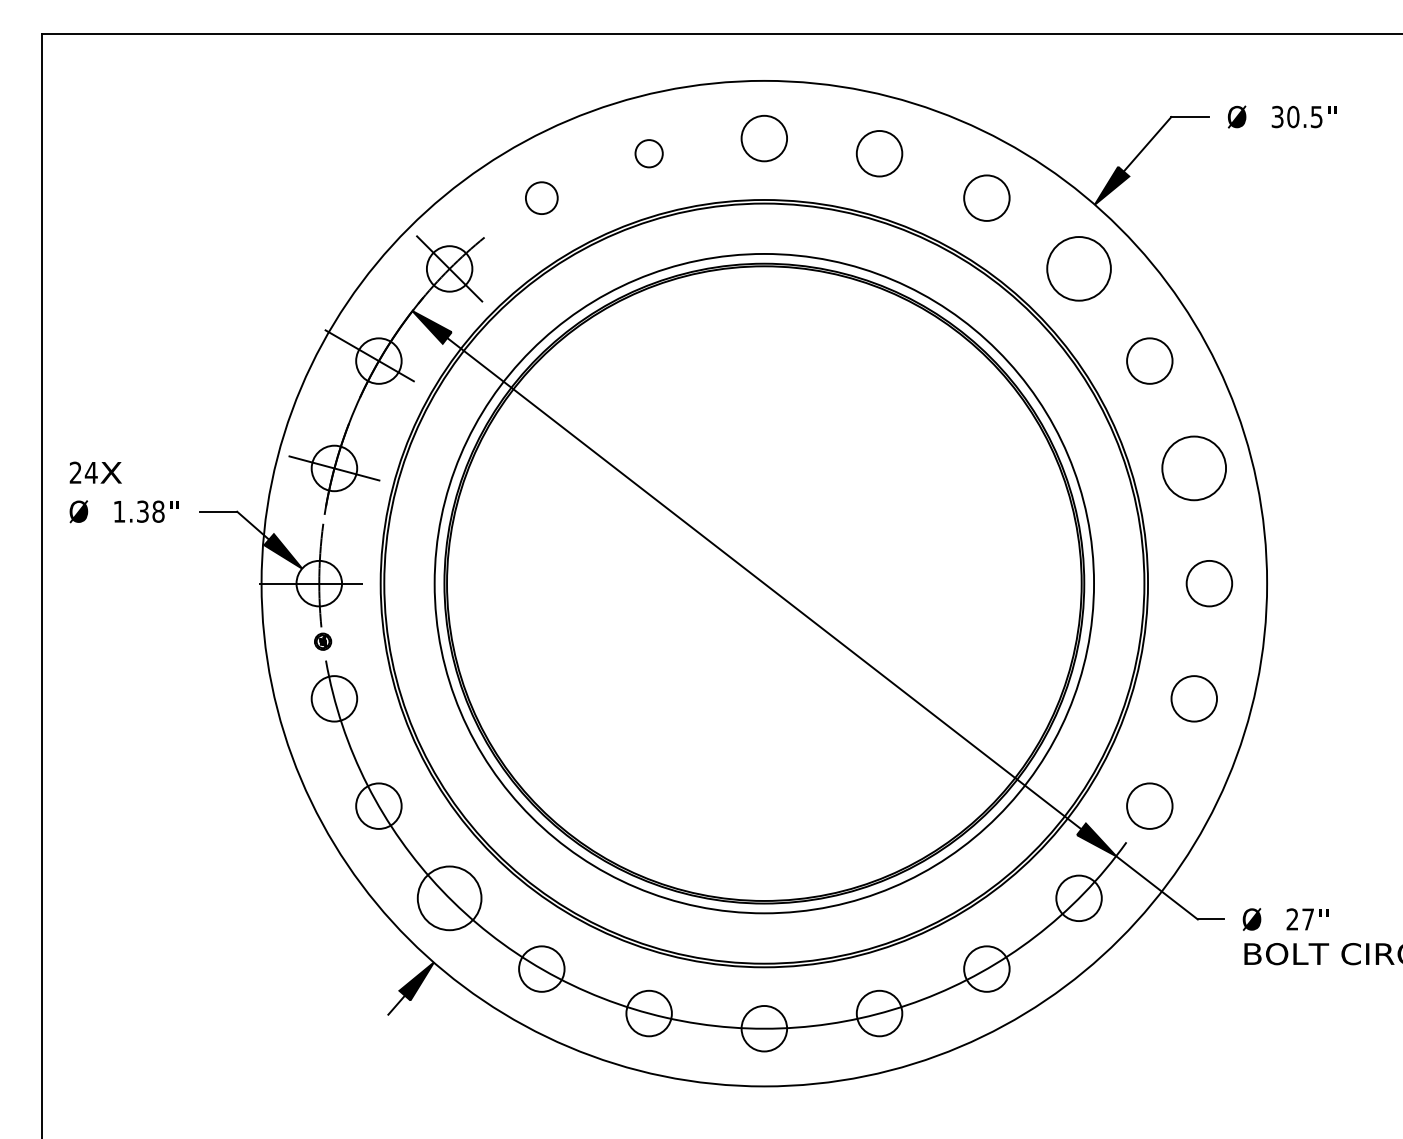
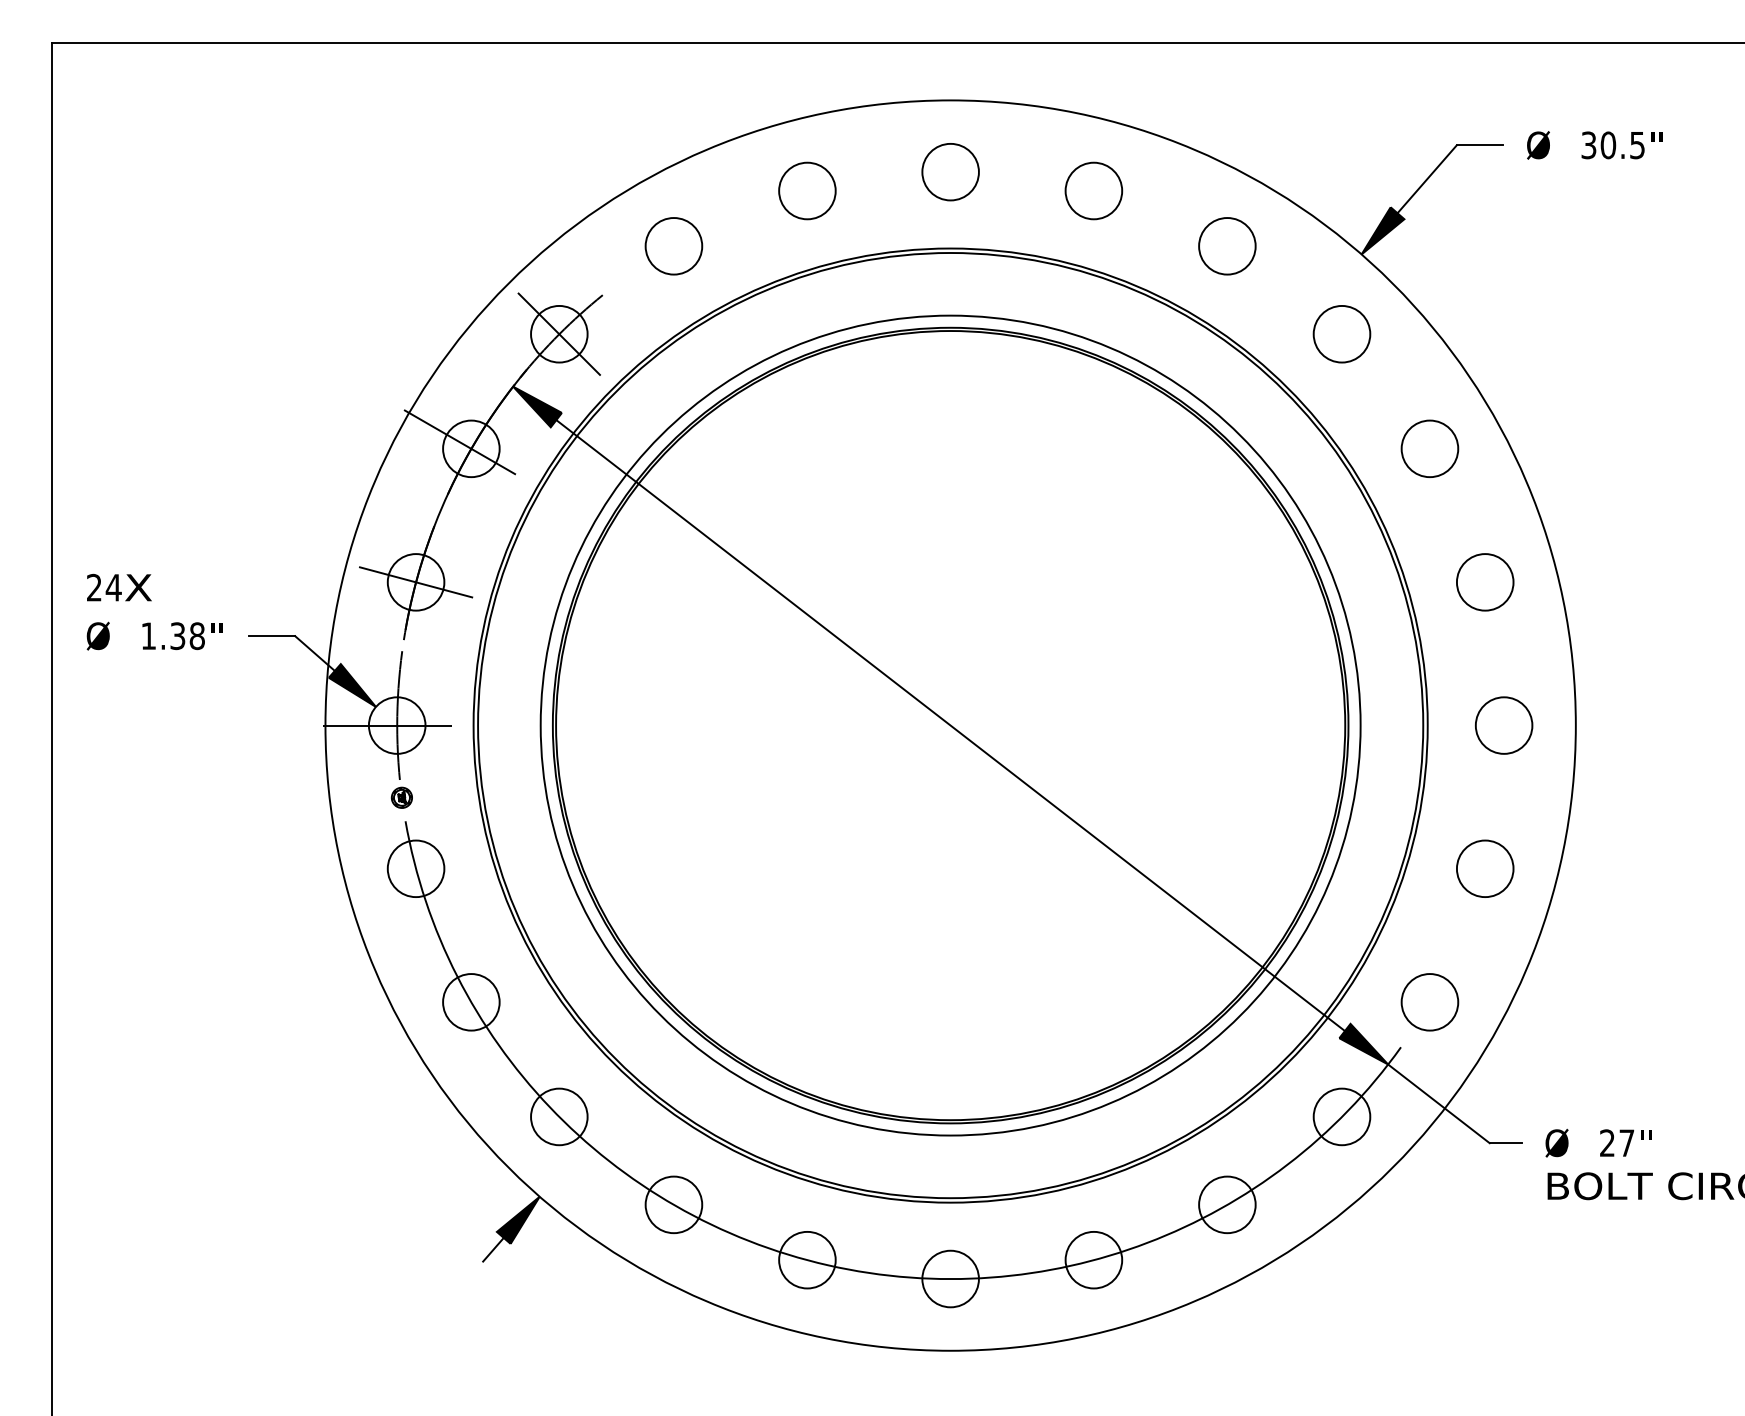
circle: (649, 153) -> (807, 190), size x1.67
circle: (541, 198) -> (673, 246), size x1.43
circle: (1078, 269) -> (1341, 334), size x0.71
circle: (1194, 468) -> (1485, 582), size x0.71
circle: (449, 898) -> (559, 1116), size x0.71

